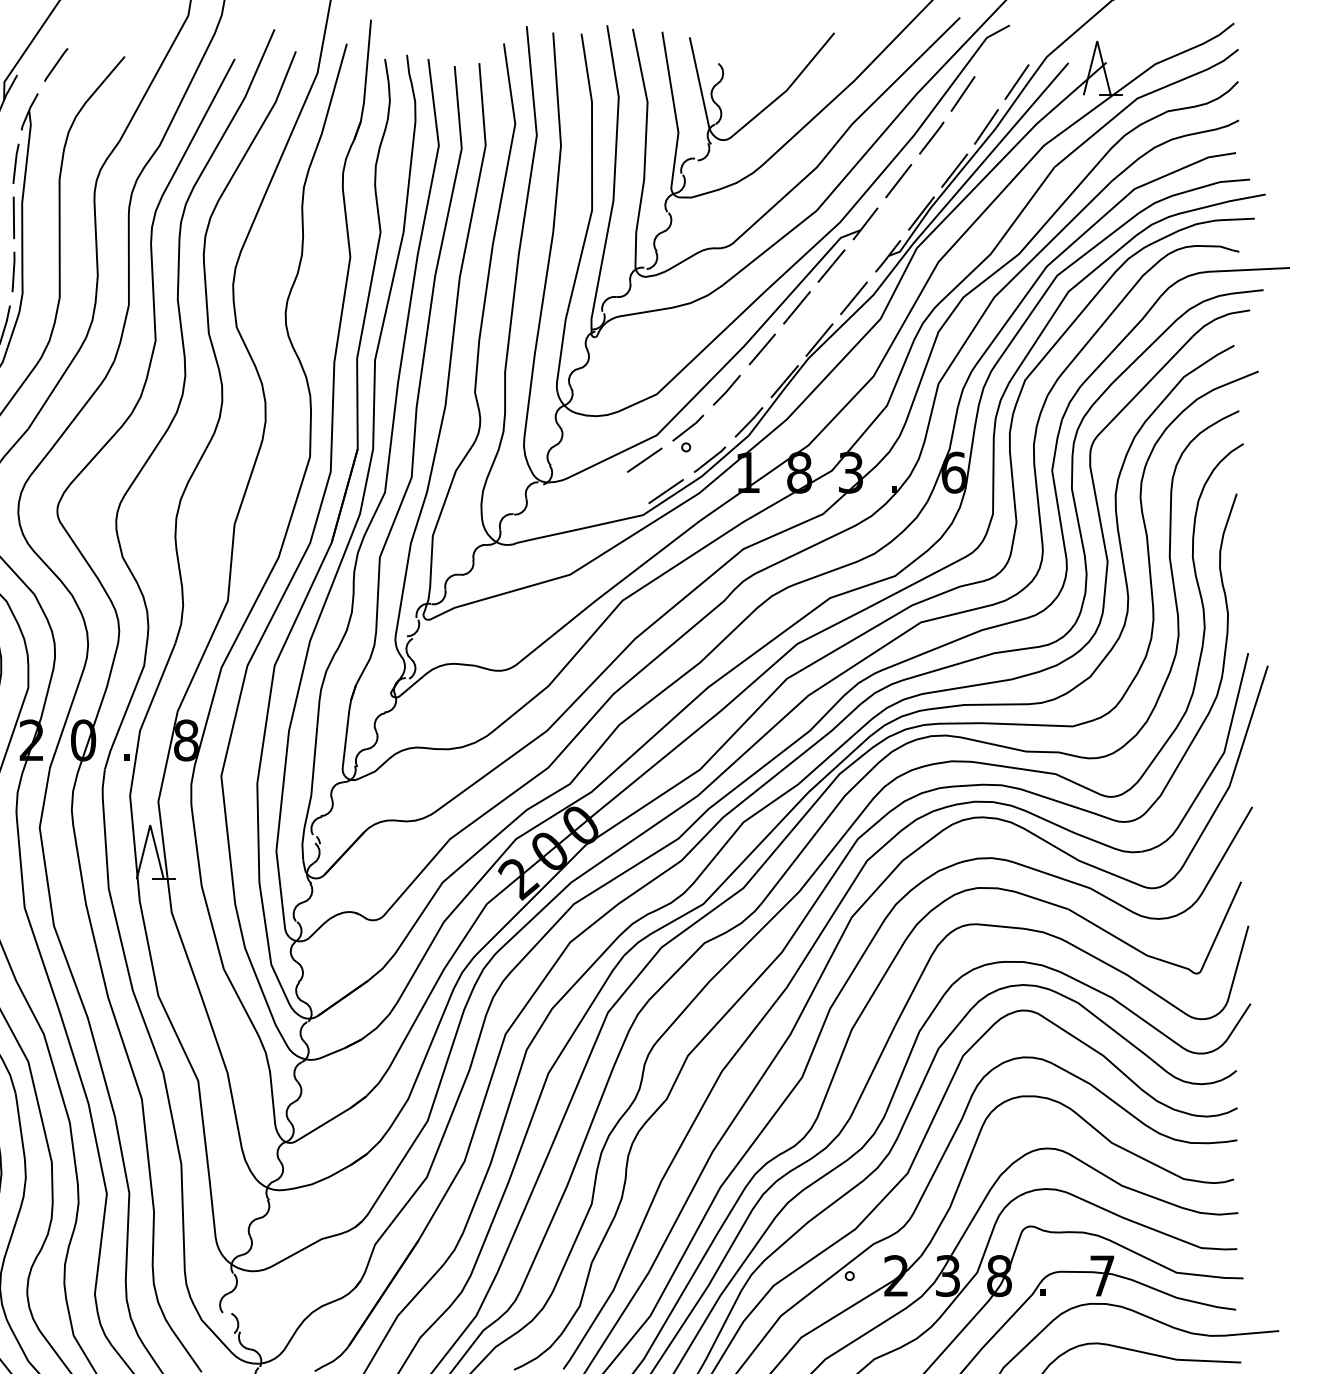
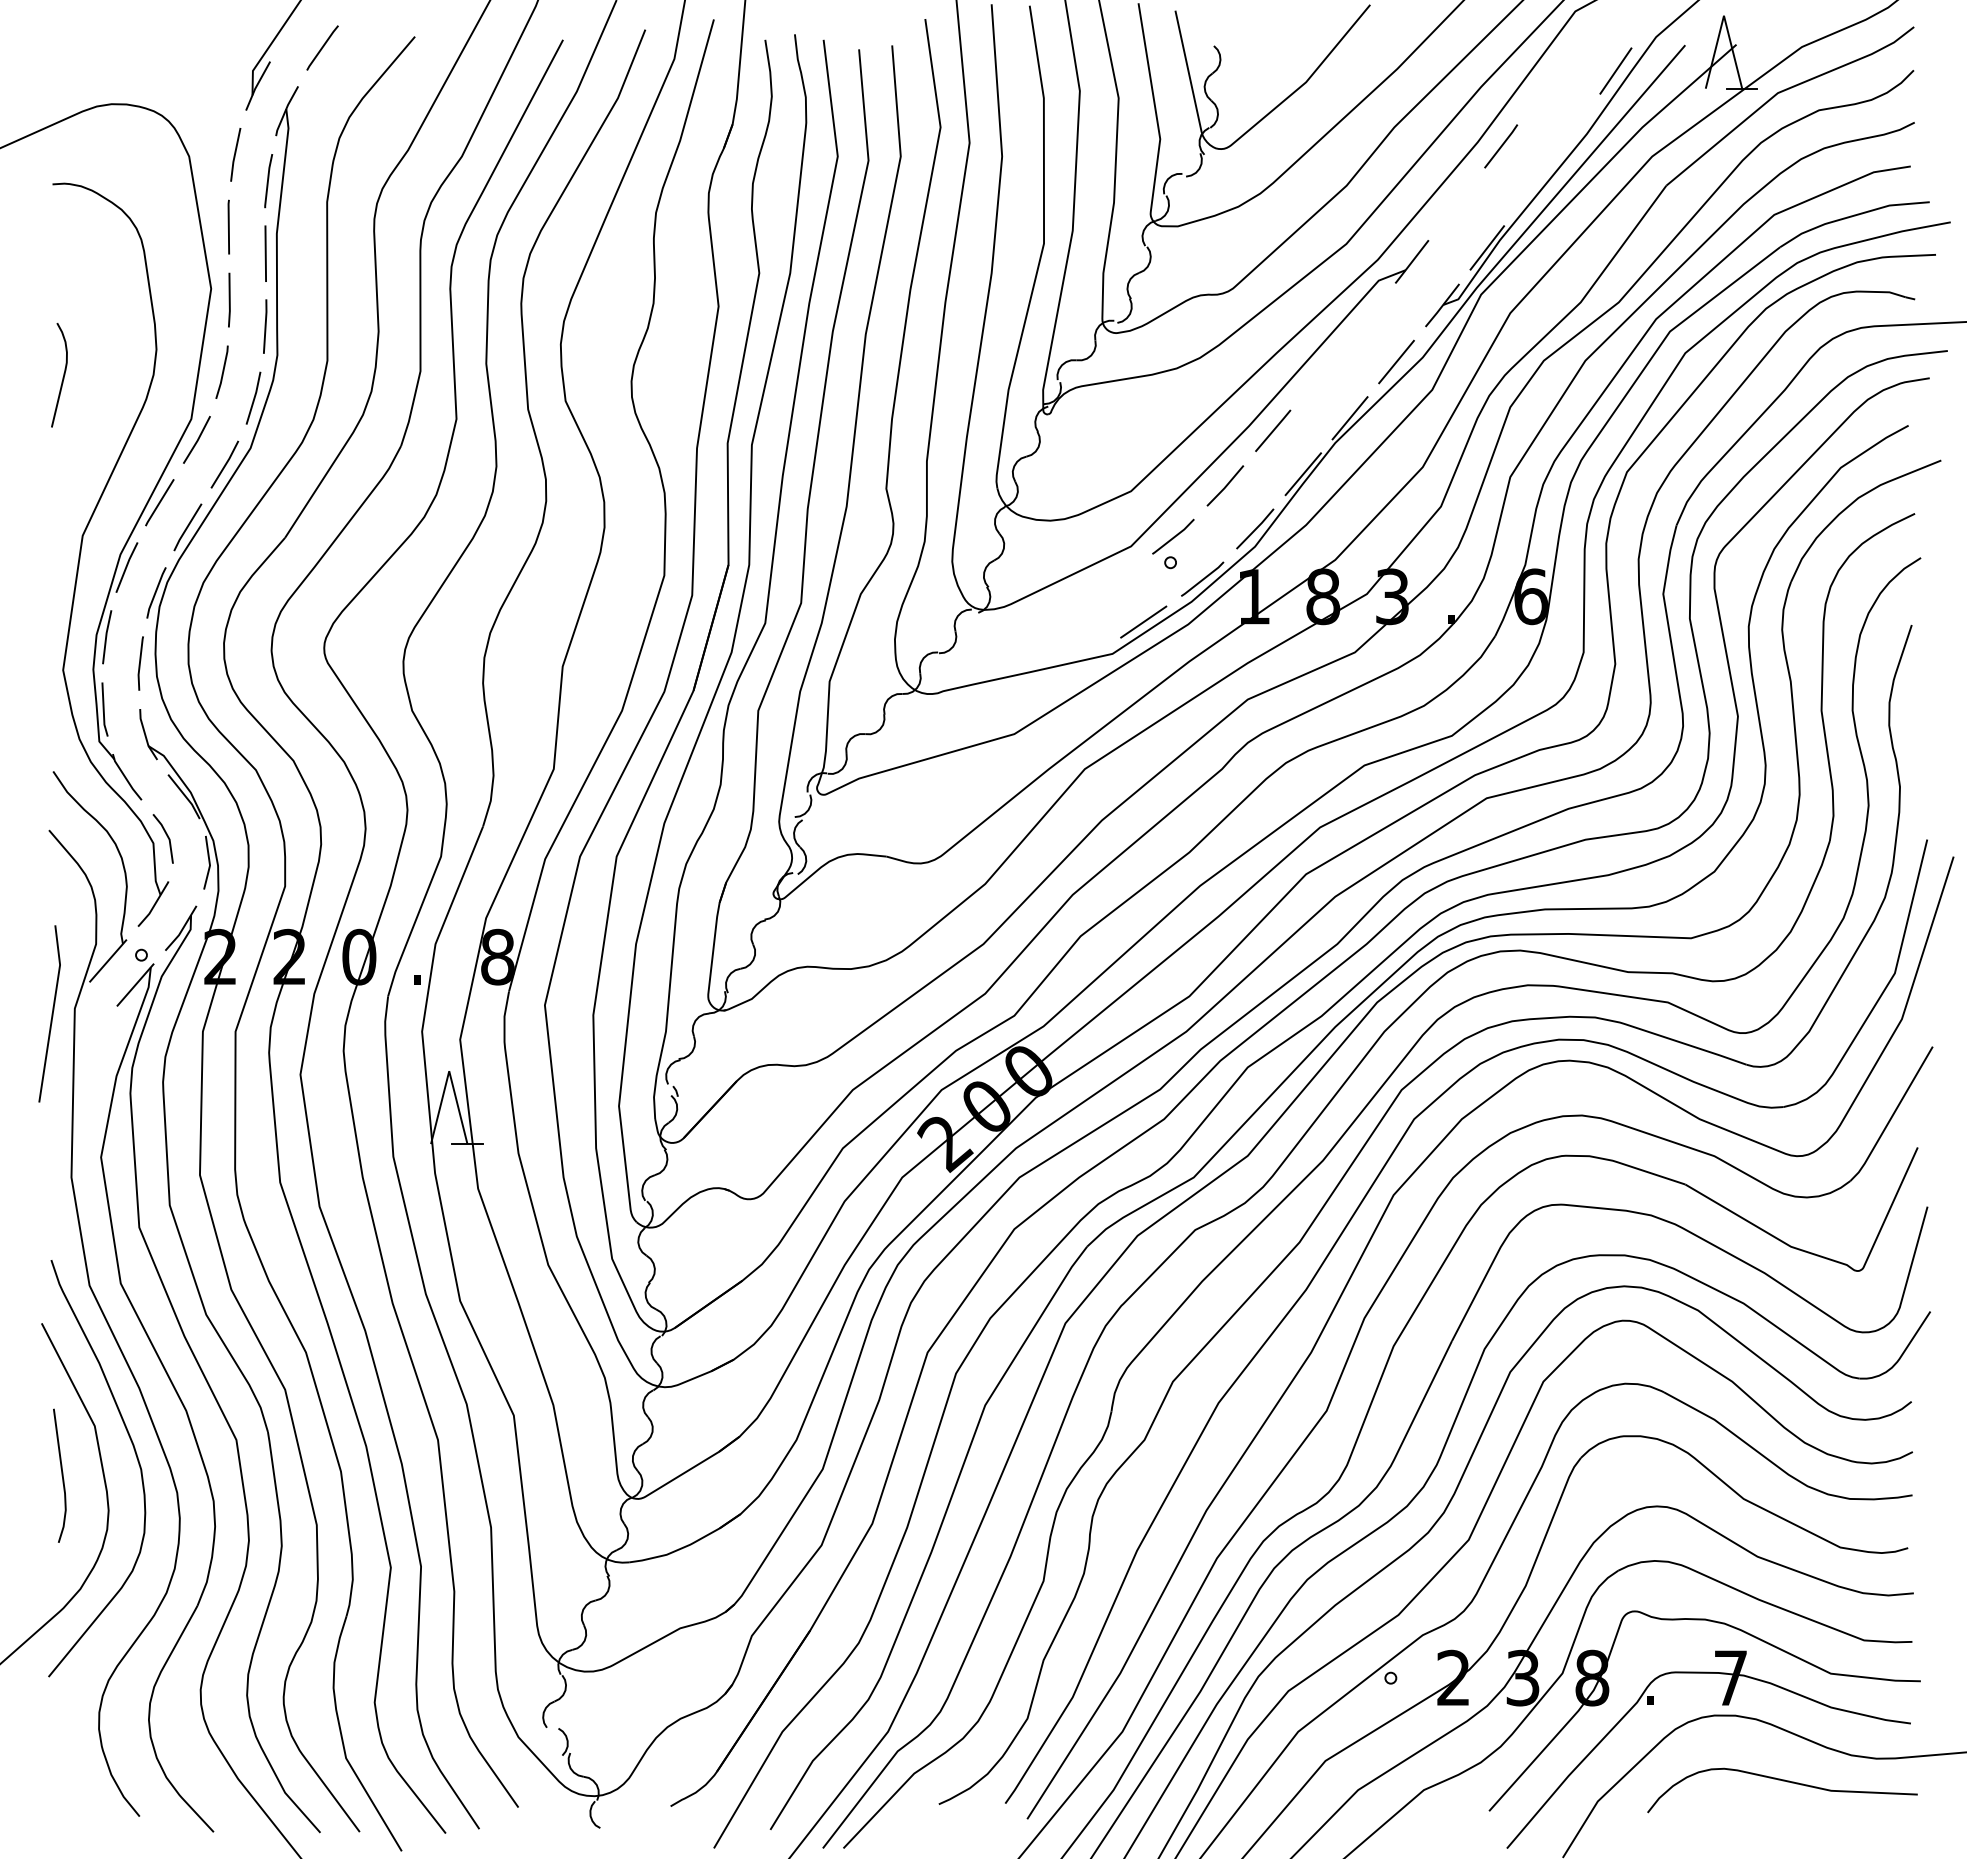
line: (962, 93) -> (1542, 86), removed
line: (986, 126) -> (1574, 130), removed
line: (954, 170) -> (1531, 189), removed
line: (898, 180) -> (1456, 203), removed
line: (830, 265) -> (1365, 318), removed
line: (796, 307) -> (1319, 374), removed
line: (644, 459) -> (1114, 579), removed

